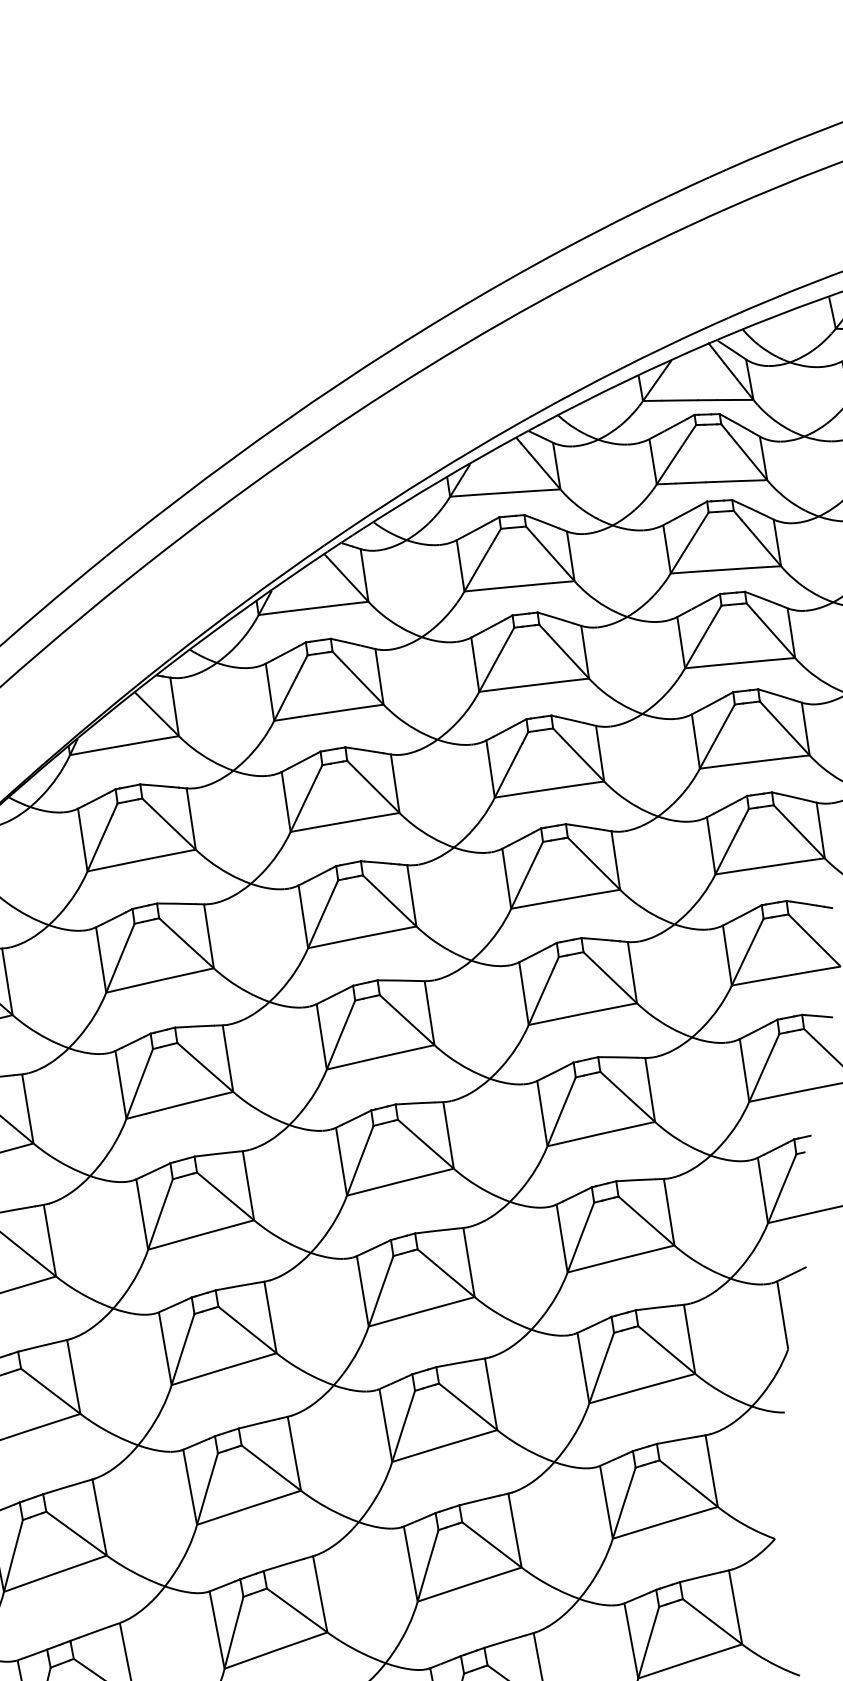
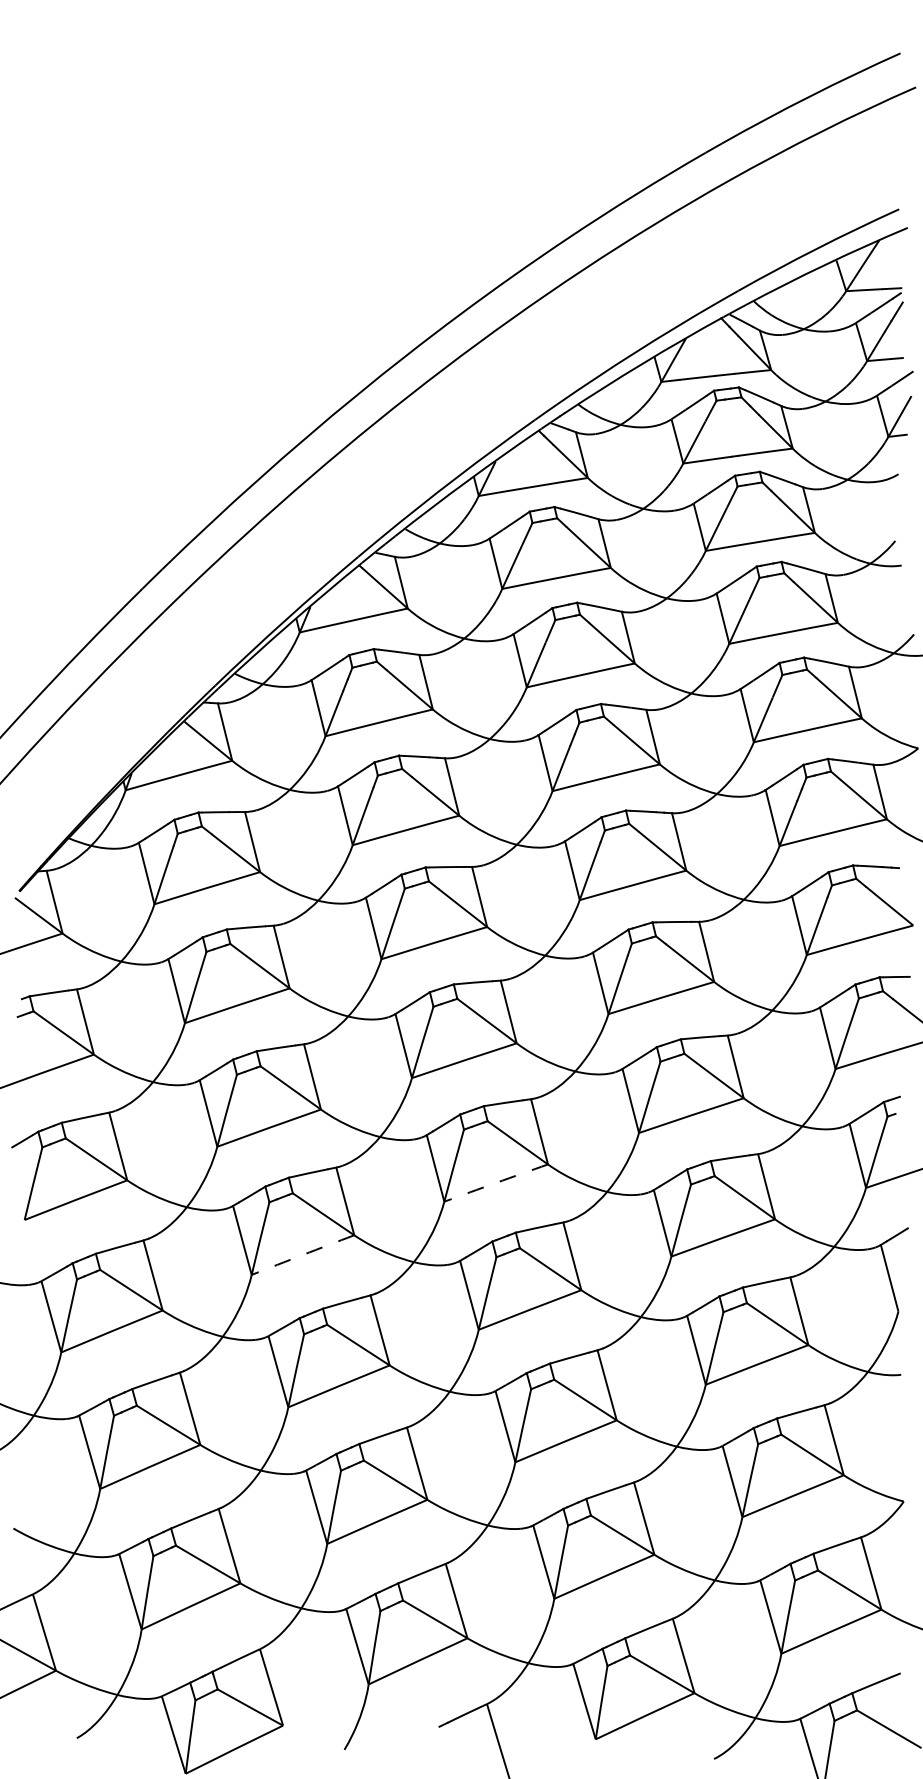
arc: (400, 1181) -> (496, 1182), solid -> dashed
arc: (200, 1234) -> (302, 1254), solid -> dashed

